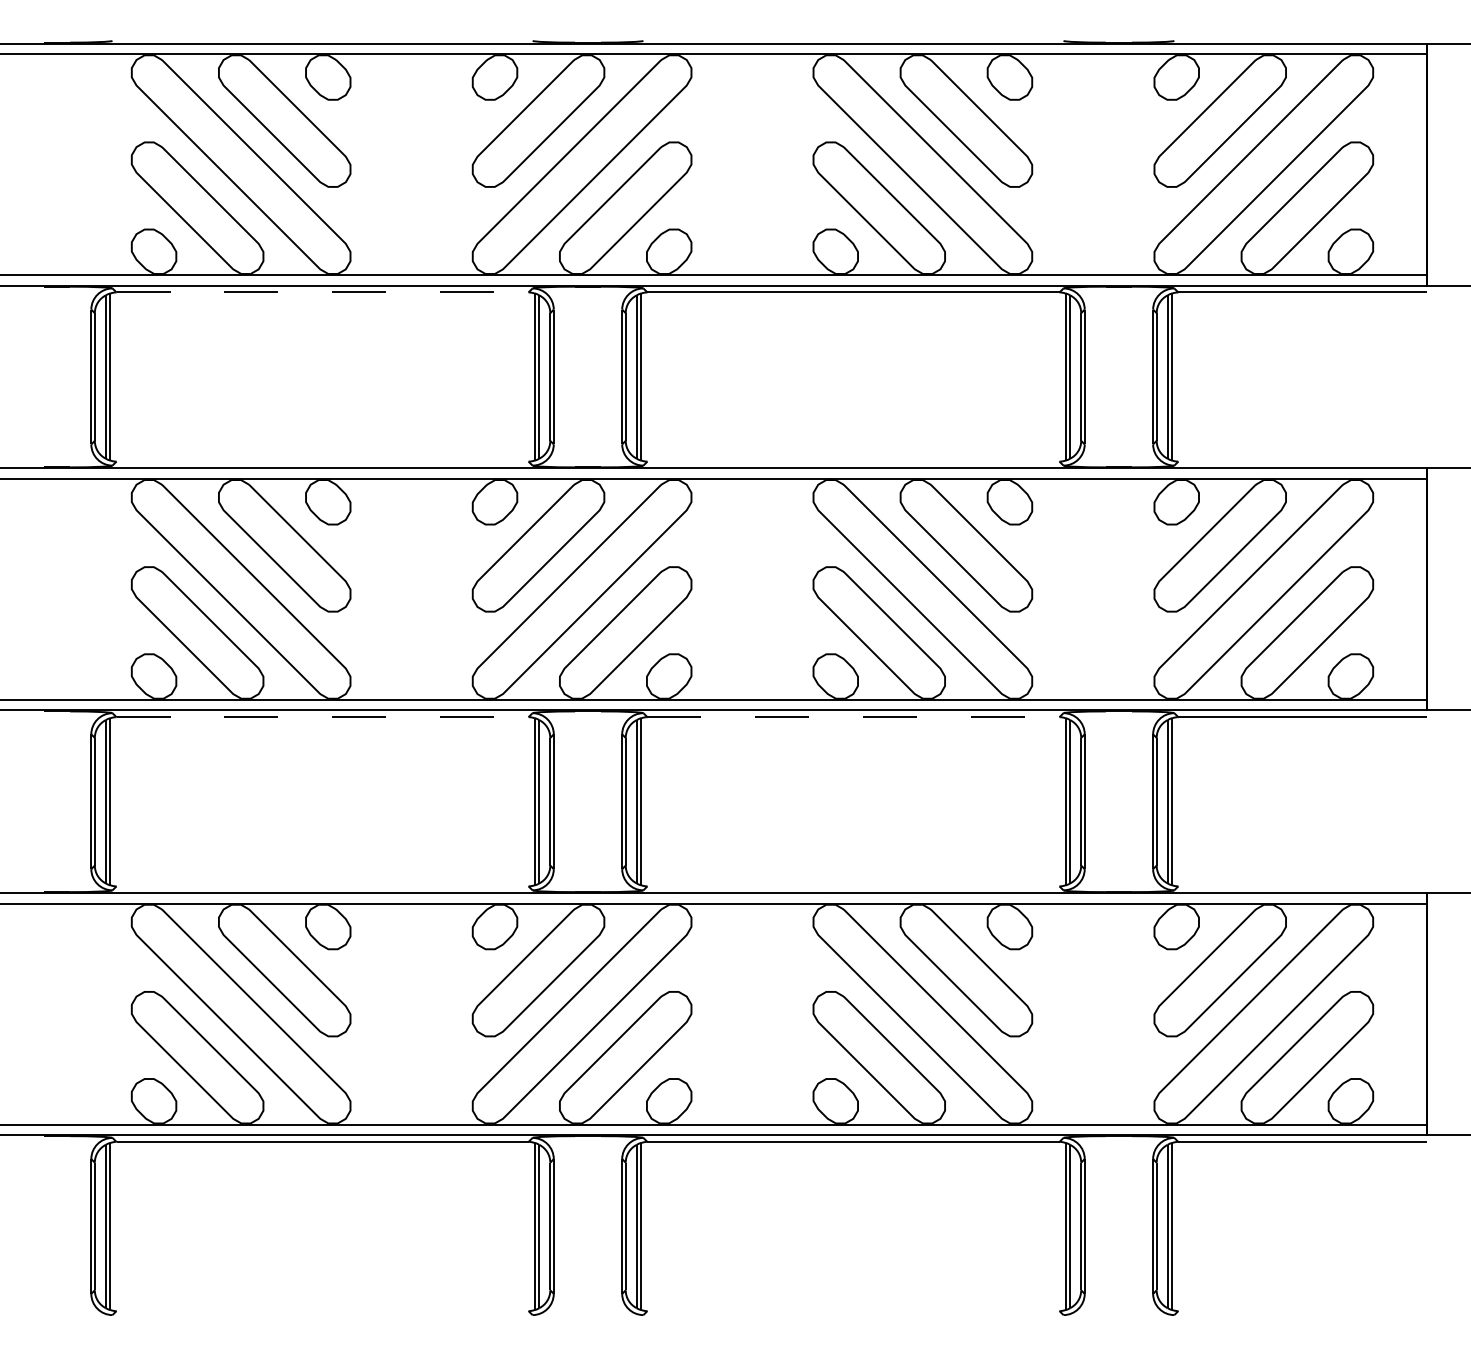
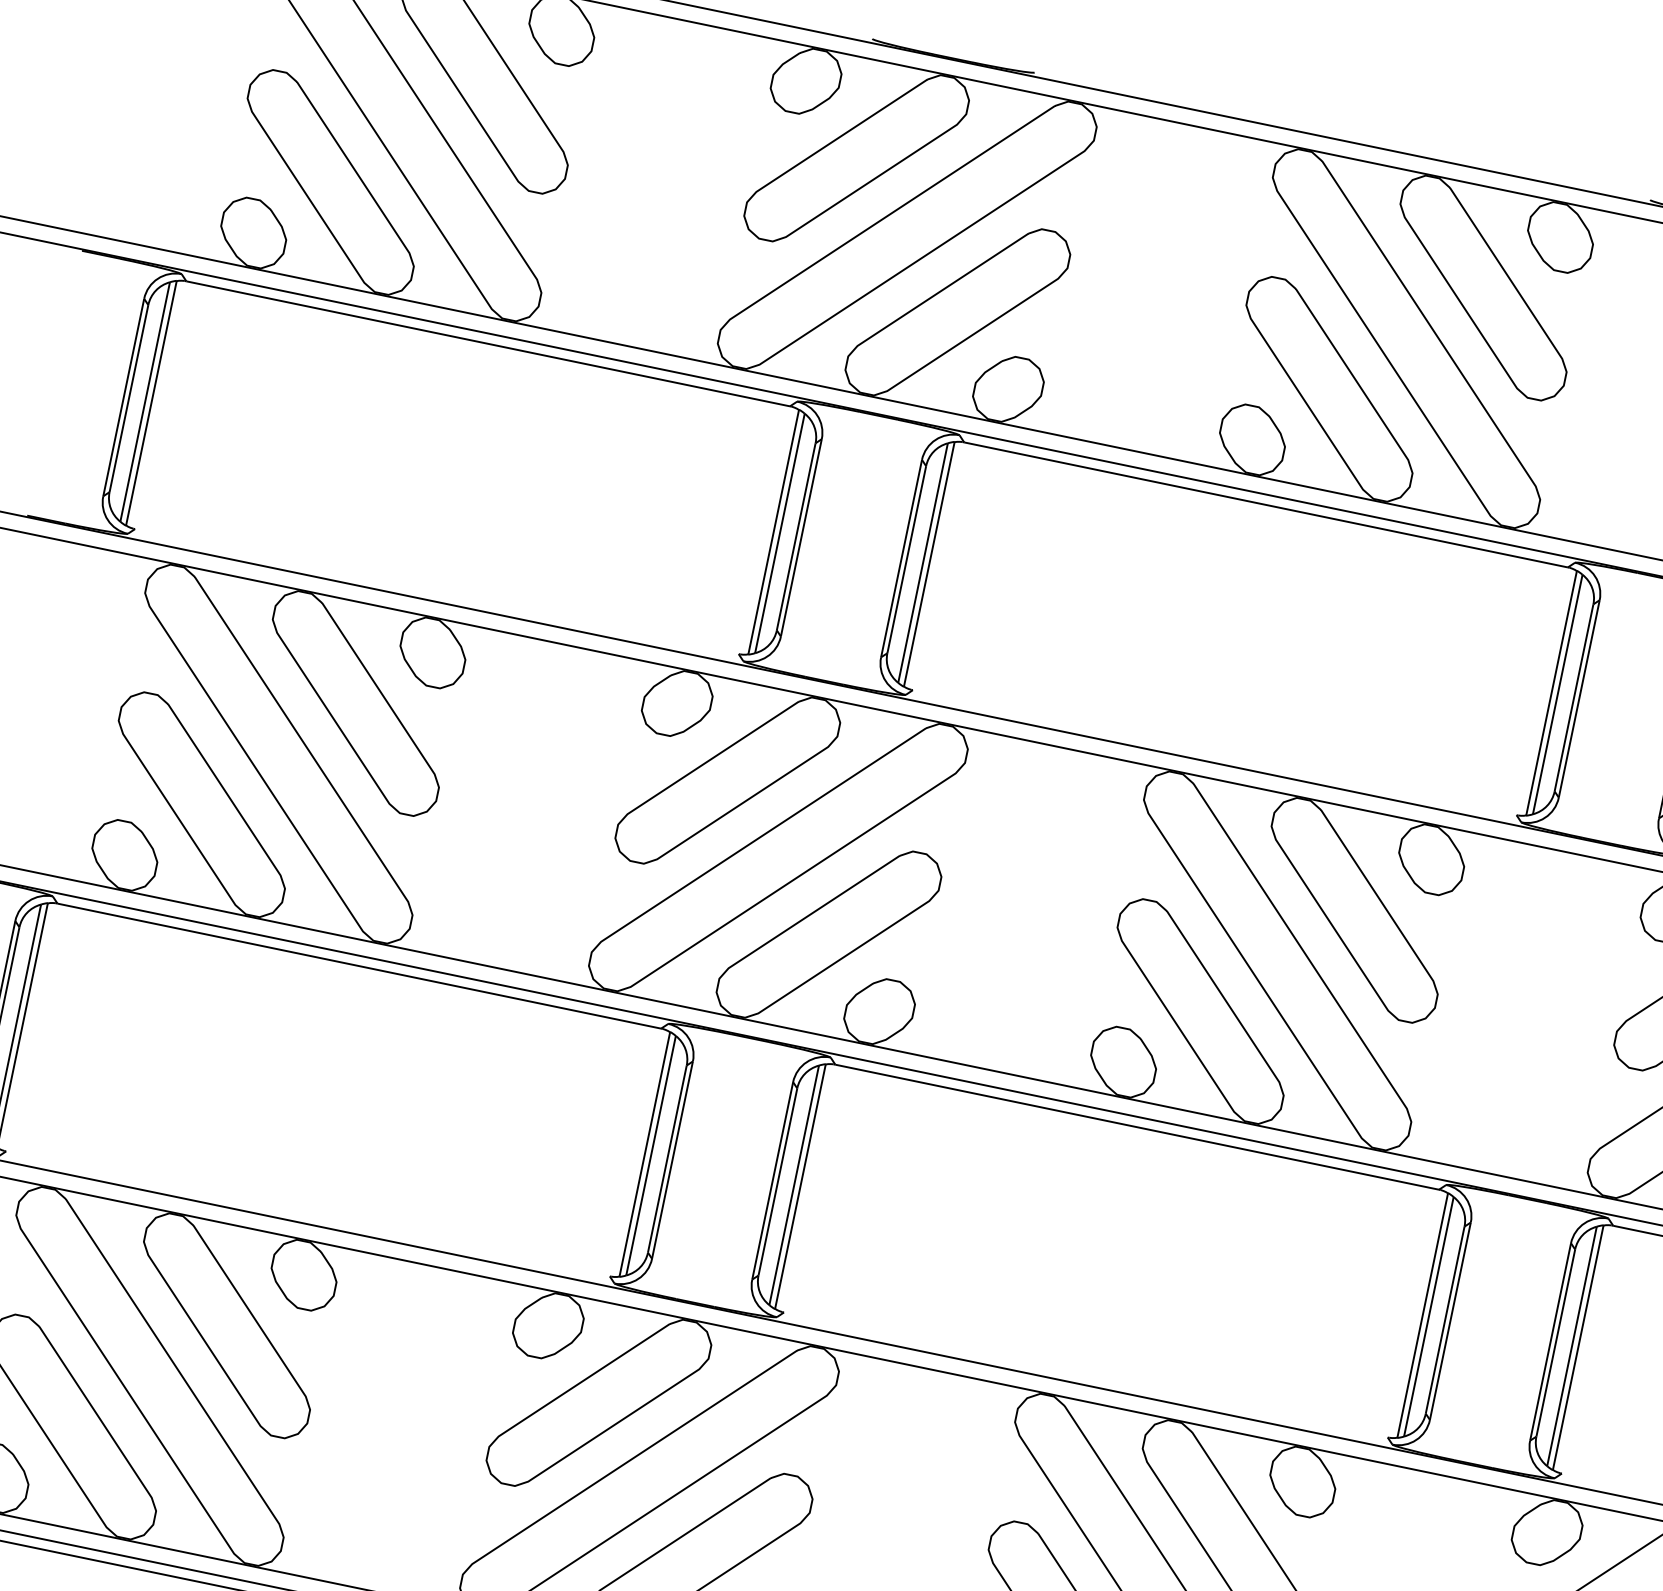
line: (323, 292) -> (489, 344), dashed -> solid
line: (323, 717) -> (360, 966), dashed -> solid
line: (853, 717) -> (1137, 1127), dashed -> solid

